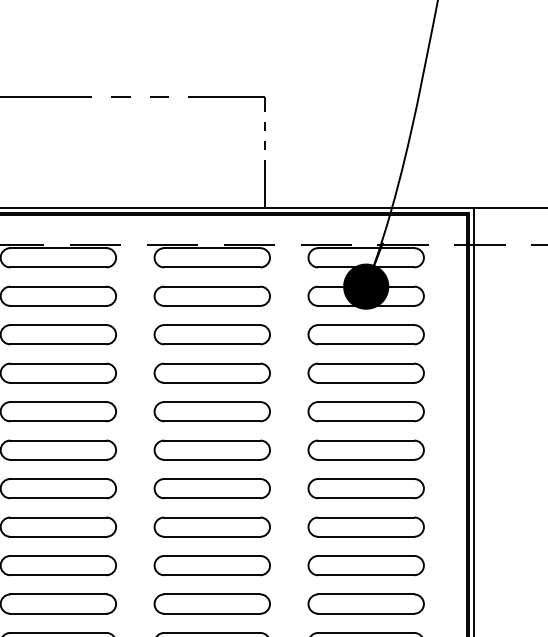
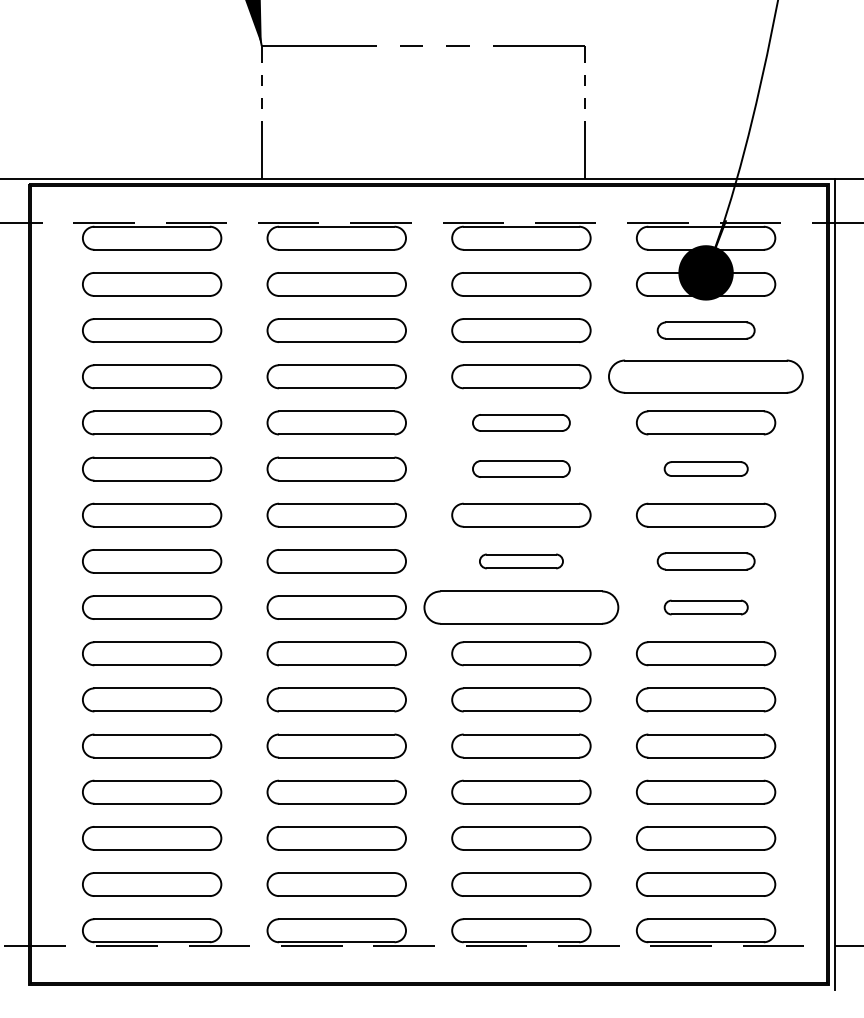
part: (366, 334) -> (706, 330), size x0.7
part: (366, 373) -> (706, 376), size x1.4
part: (212, 411) -> (521, 422), size x0.7
part: (212, 449) -> (521, 468), size x0.7
part: (366, 449) -> (706, 468), size x0.6
part: (212, 527) -> (521, 561), size x0.6
part: (366, 527) -> (706, 561), size x0.7
part: (212, 565) -> (521, 607), size x1.4
part: (366, 565) -> (706, 607), size x0.6

